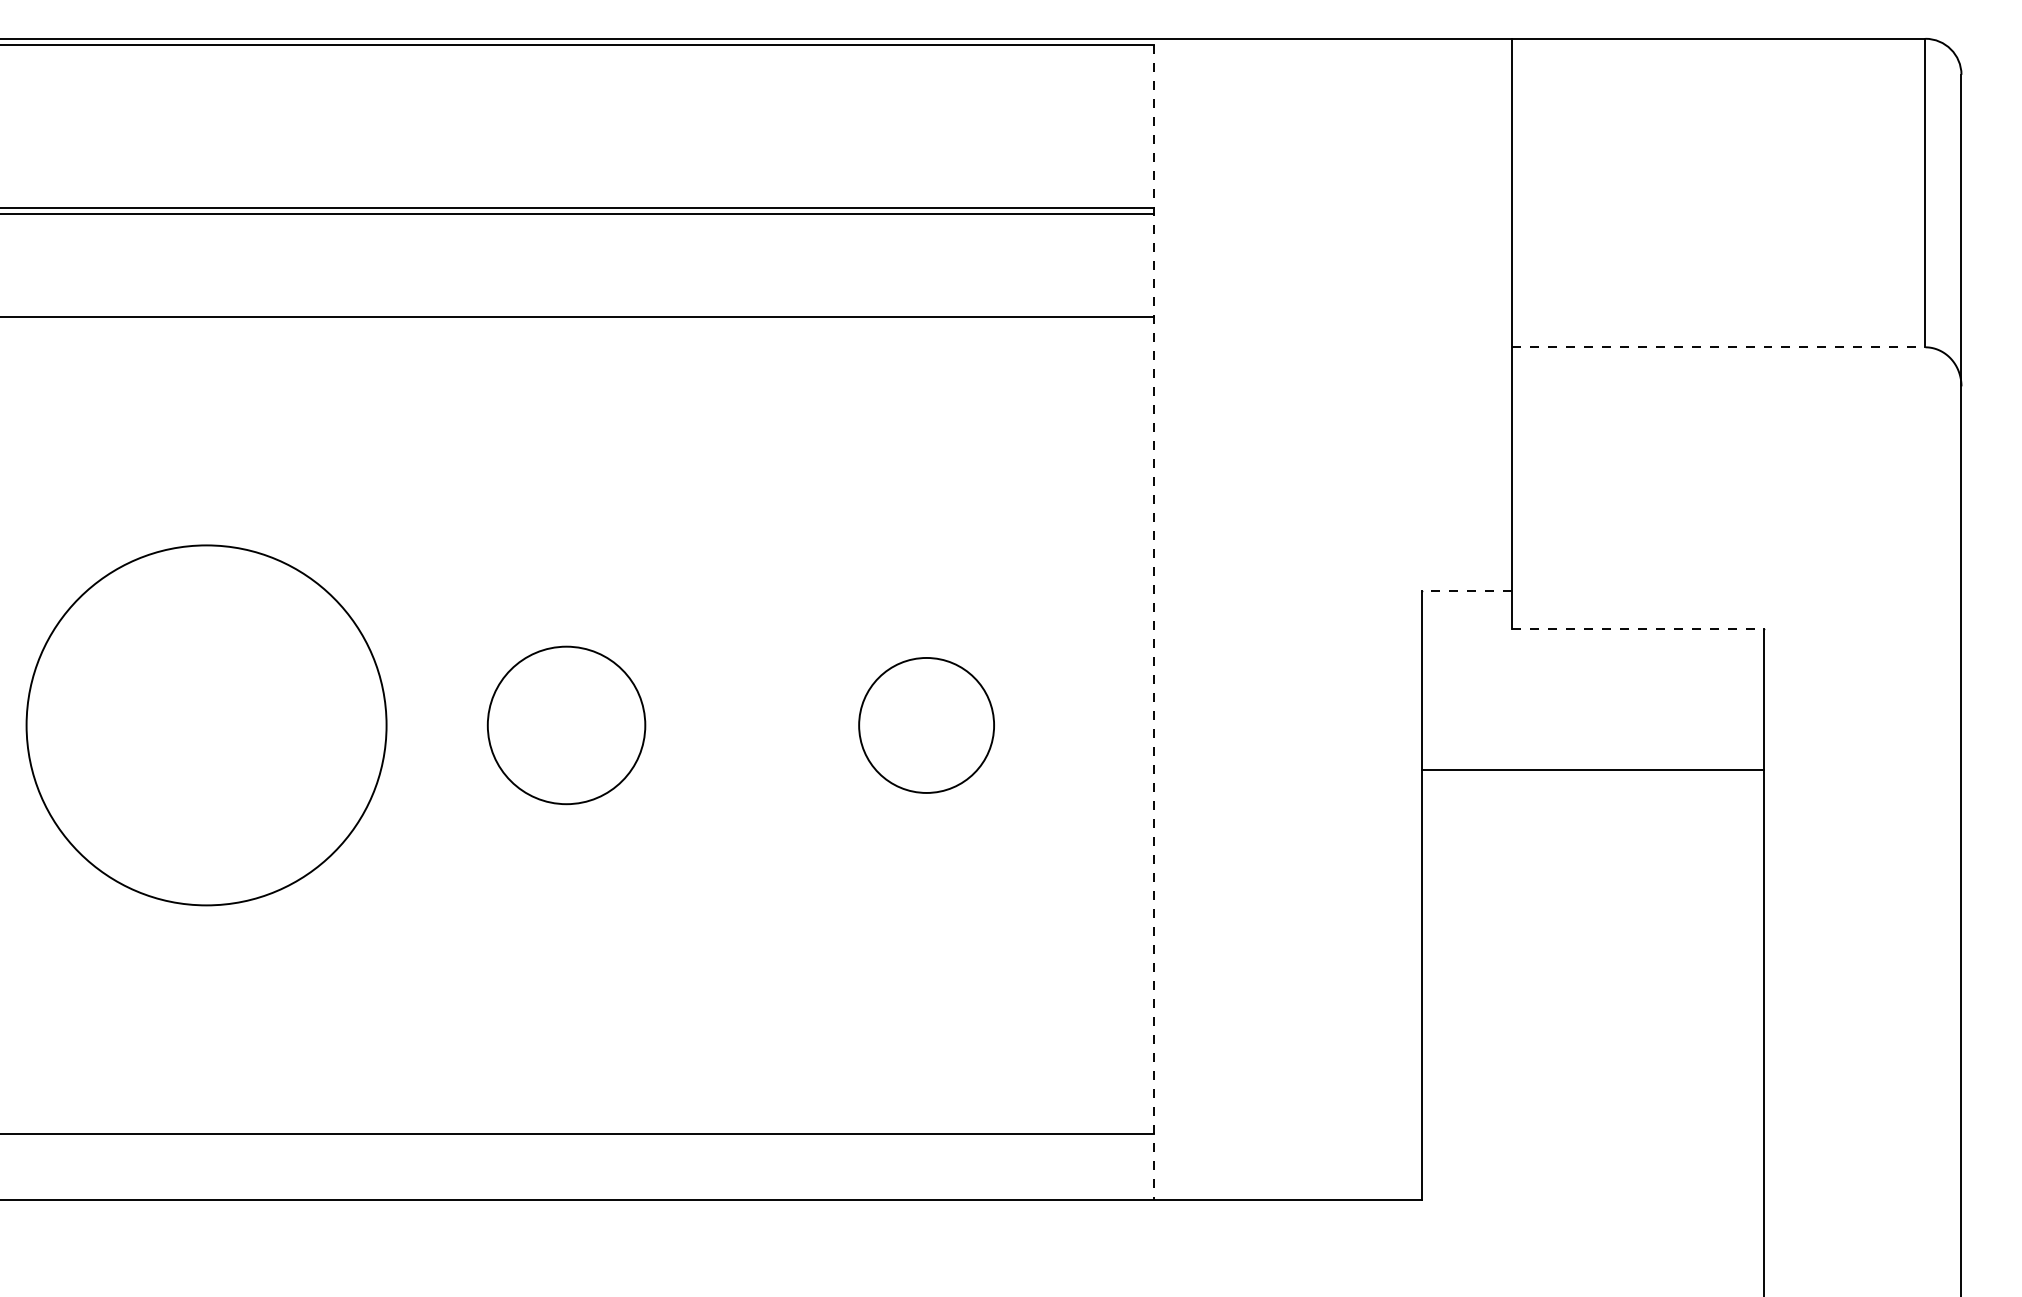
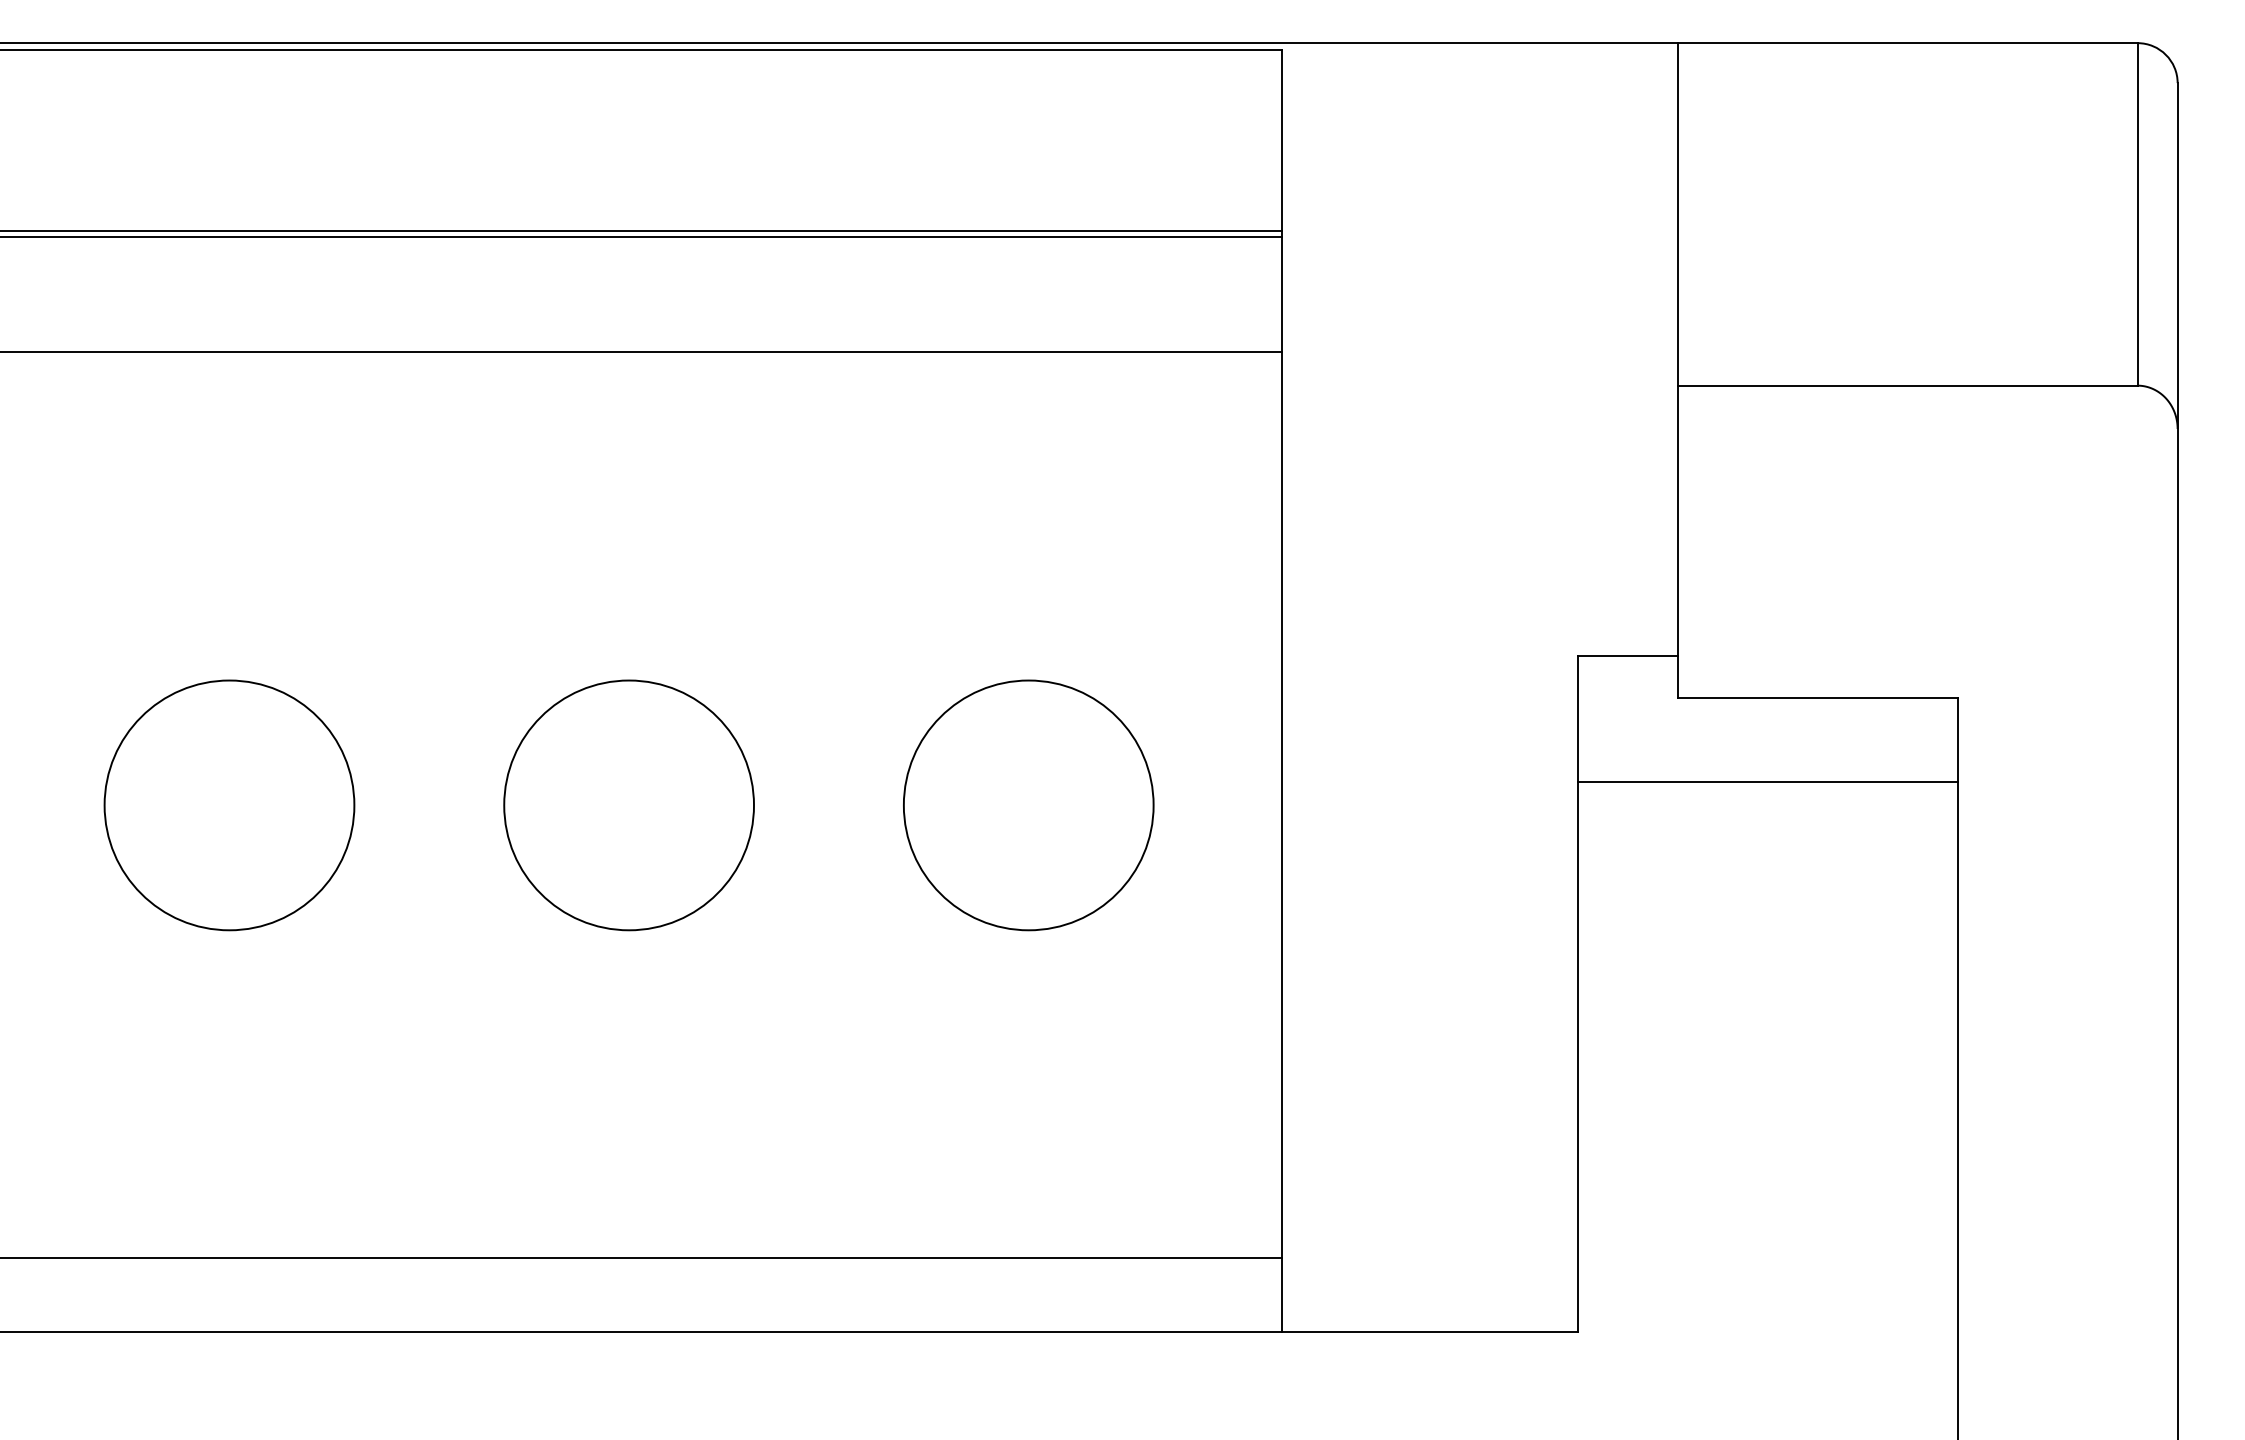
line: (1718, 347) -> (1907, 385), dashed -> solid
line: (1466, 590) -> (1628, 655), dashed -> solid
line: (1154, 621) -> (1281, 690), dashed -> solid
line: (1637, 629) -> (1817, 698), dashed -> solid
circle: (206, 725) -> (229, 805), size x0.62
circle: (566, 725) -> (629, 805), size x1.43
circle: (926, 725) -> (1028, 805), size x1.67
line: (1592, 769) -> (1767, 782), moved

